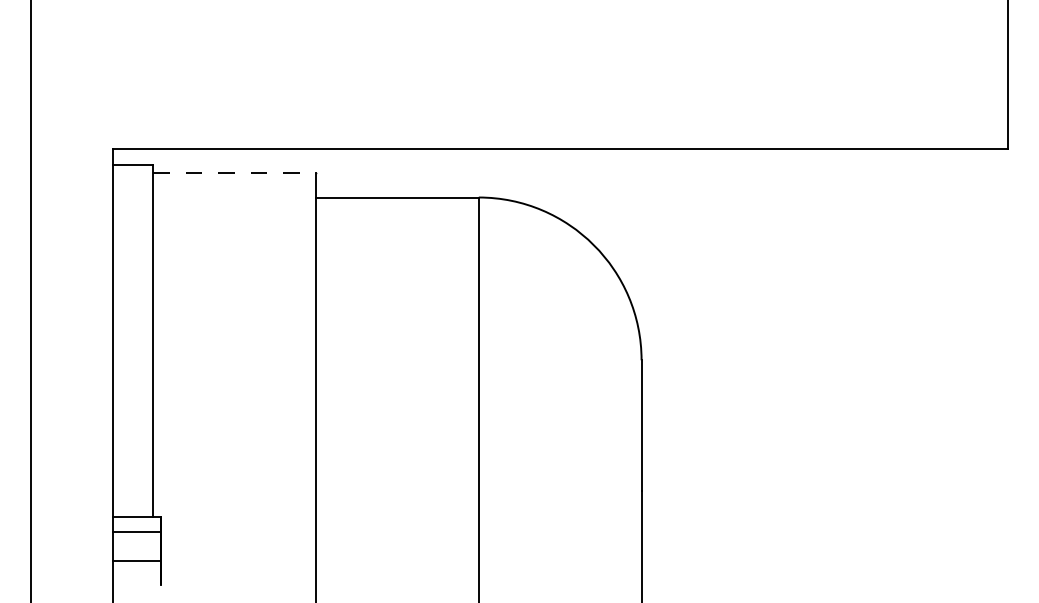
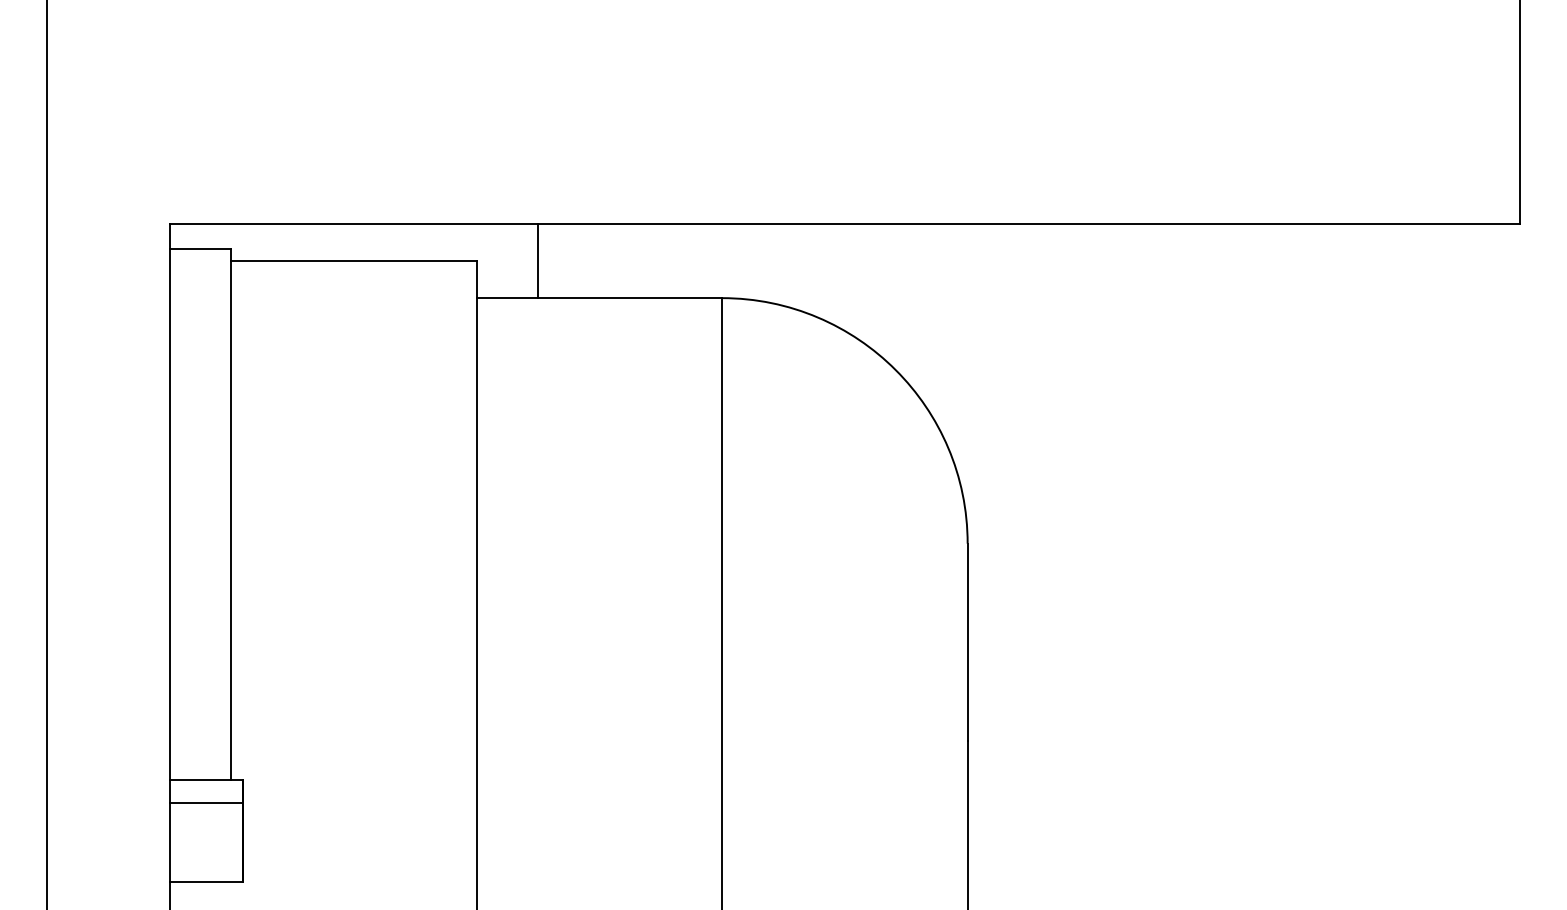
line: (356, 172) -> (537, 260), added
line: (235, 173) -> (355, 261), dashed -> solid
line: (136, 560) -> (205, 881), moved

